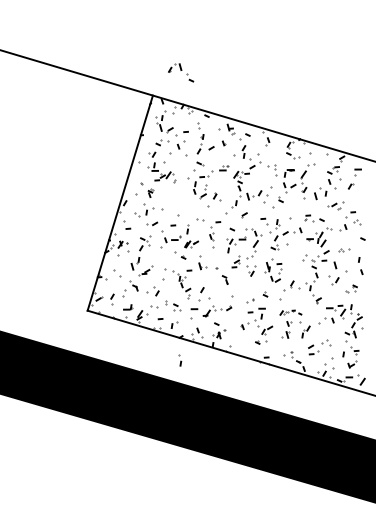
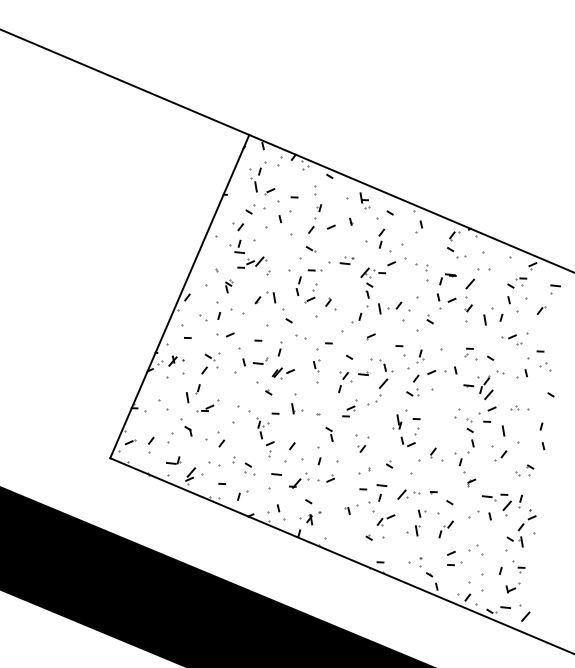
part: (181, 72) -> (275, 306), moved
part: (251, 270) -> (362, 443), moved
part: (290, 312) -> (425, 496), size x1.67
part: (180, 360) -> (319, 456), moved

